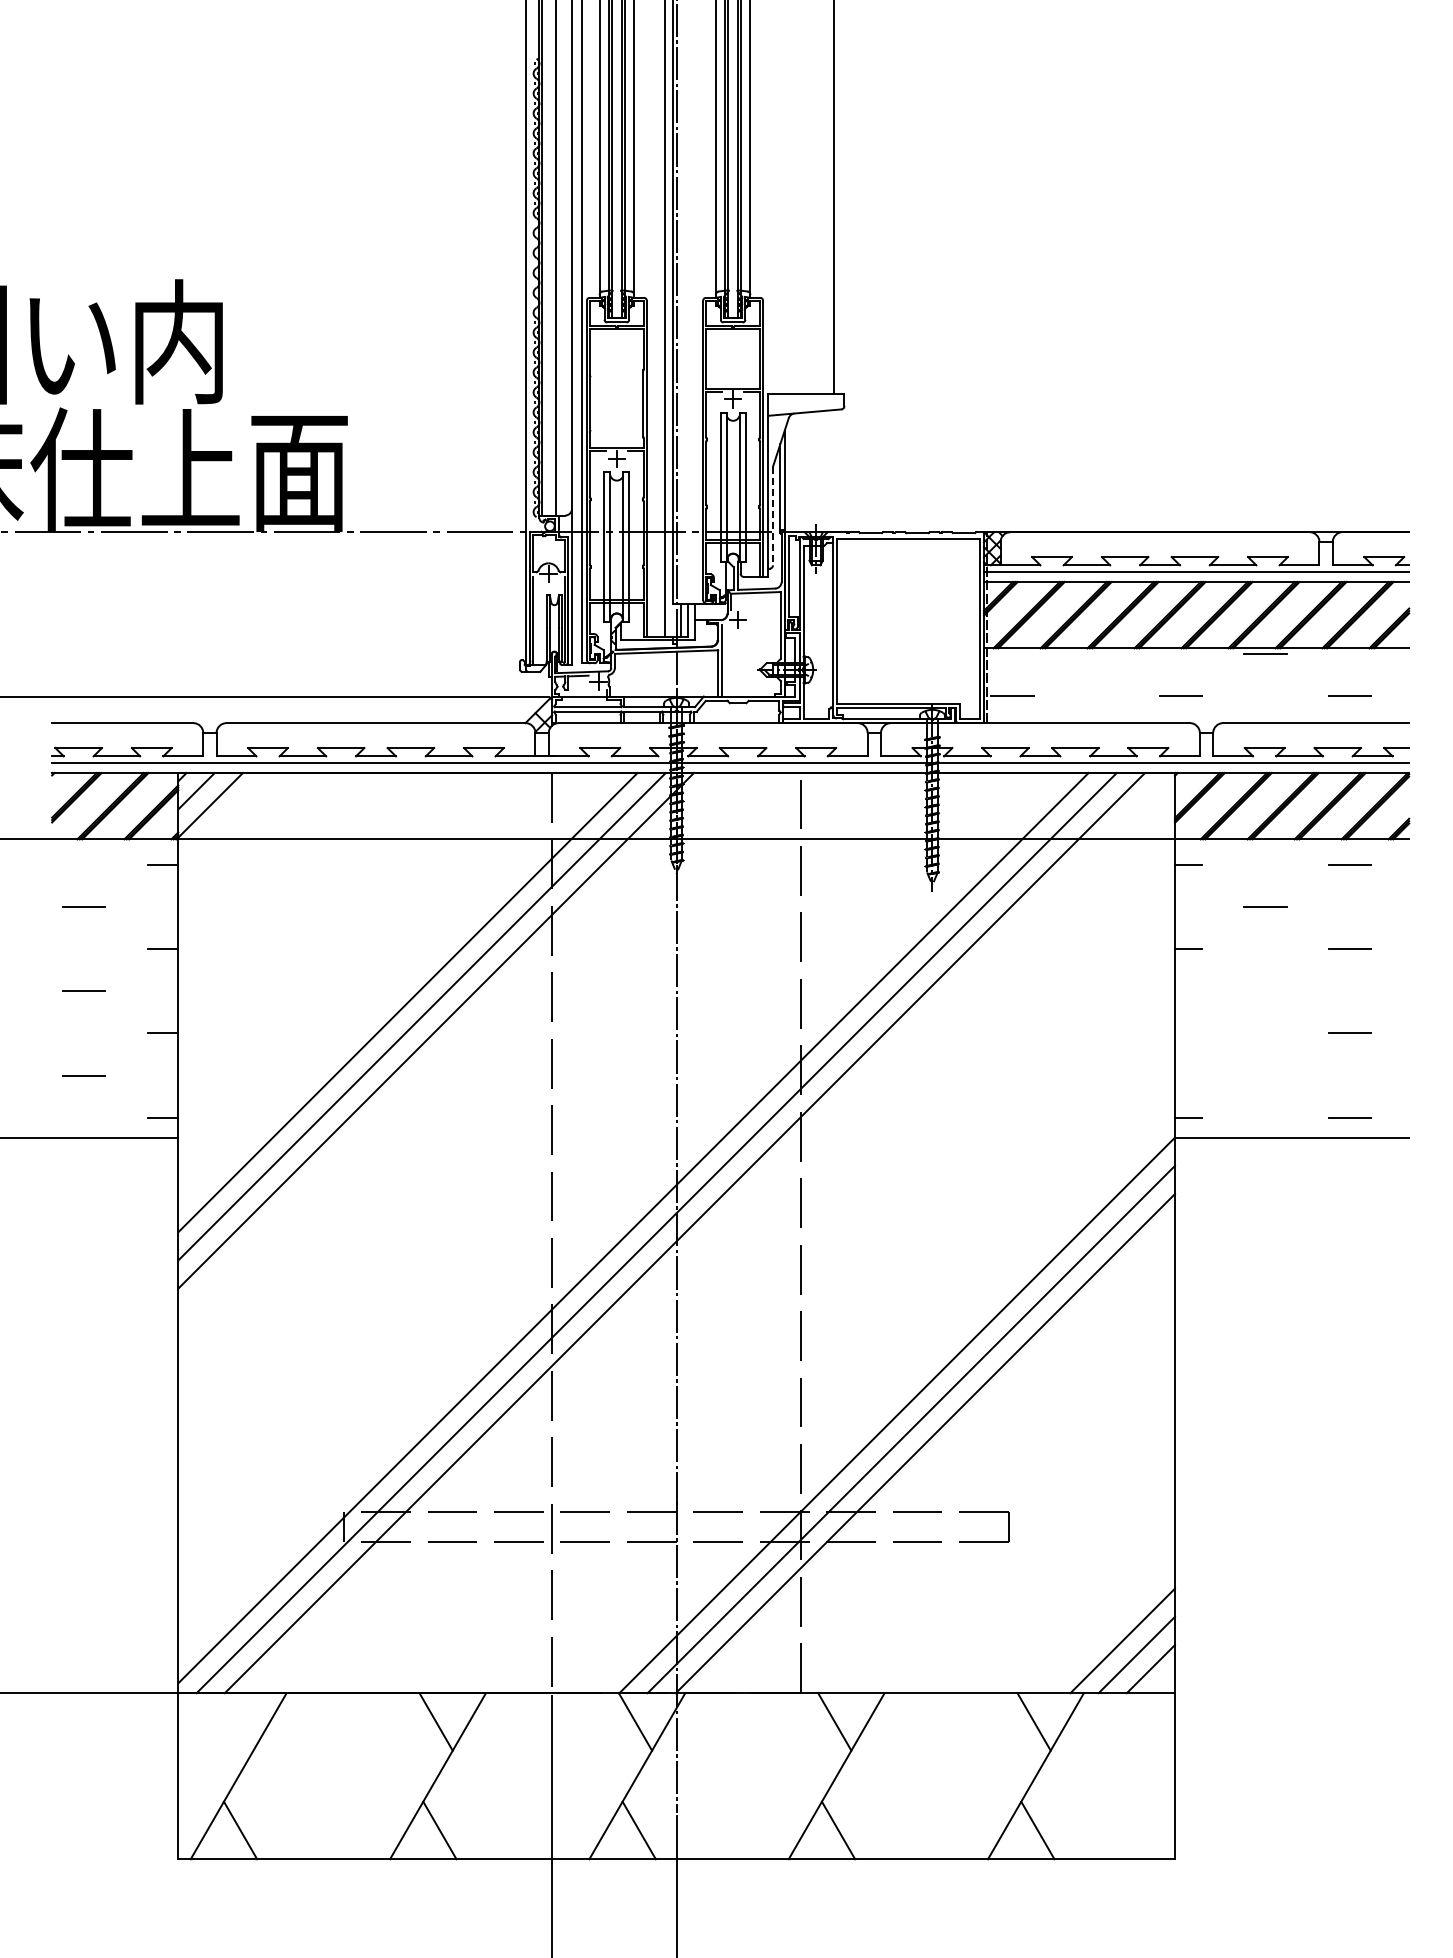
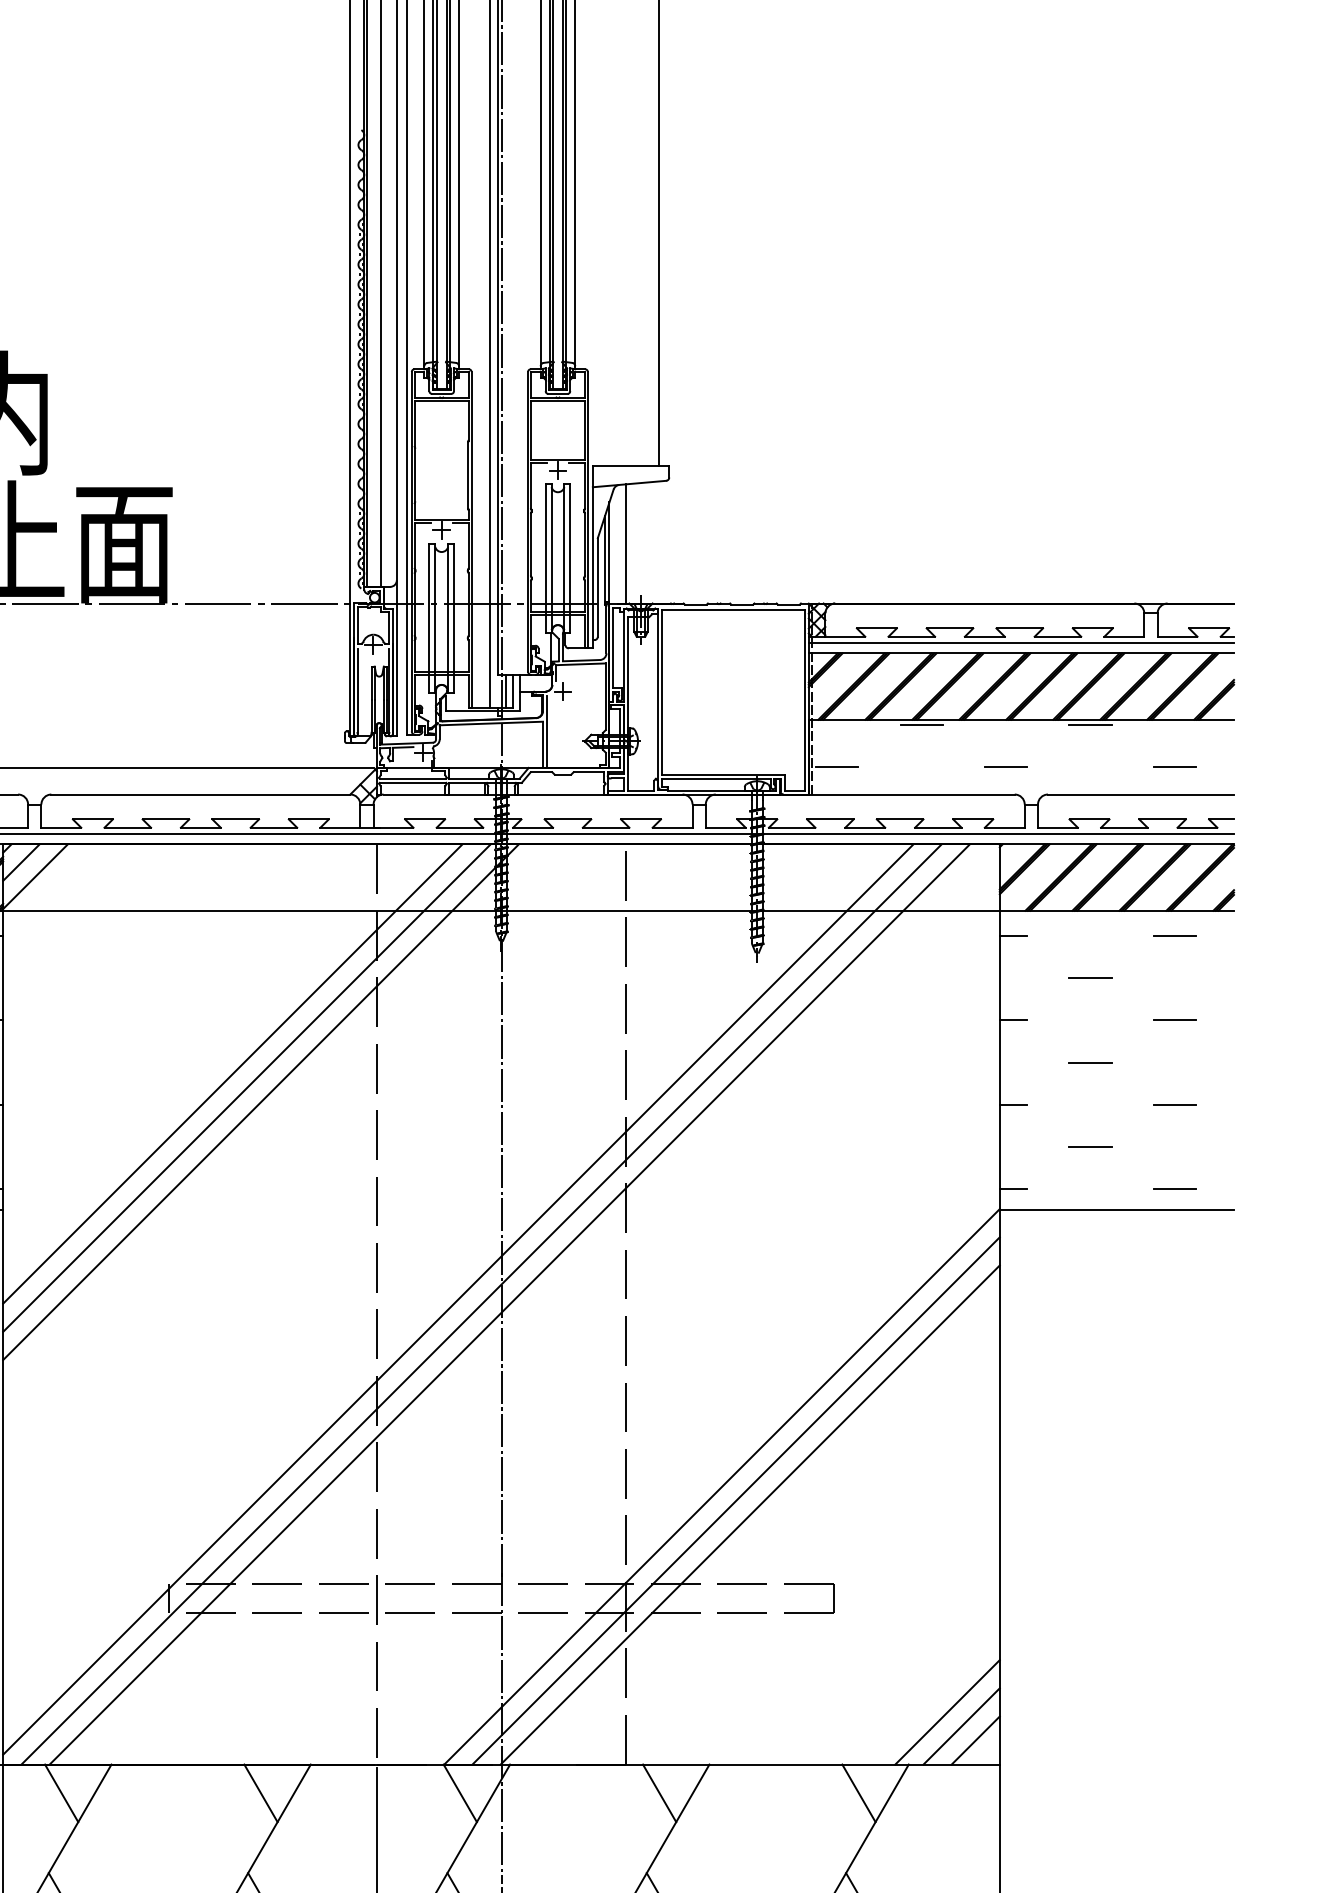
line: (801, 471) -> (626, 542), added
line: (773, 516) -> (598, 587), dashed -> solid
line: (1096, 653) -> (921, 724), added
line: (1265, 990) -> (1090, 1061), added
line: (1188, 1033) -> (1013, 1104), added
line: (1265, 1075) -> (1090, 1146), added
line: (236, 1721) -> (61, 1792), added

